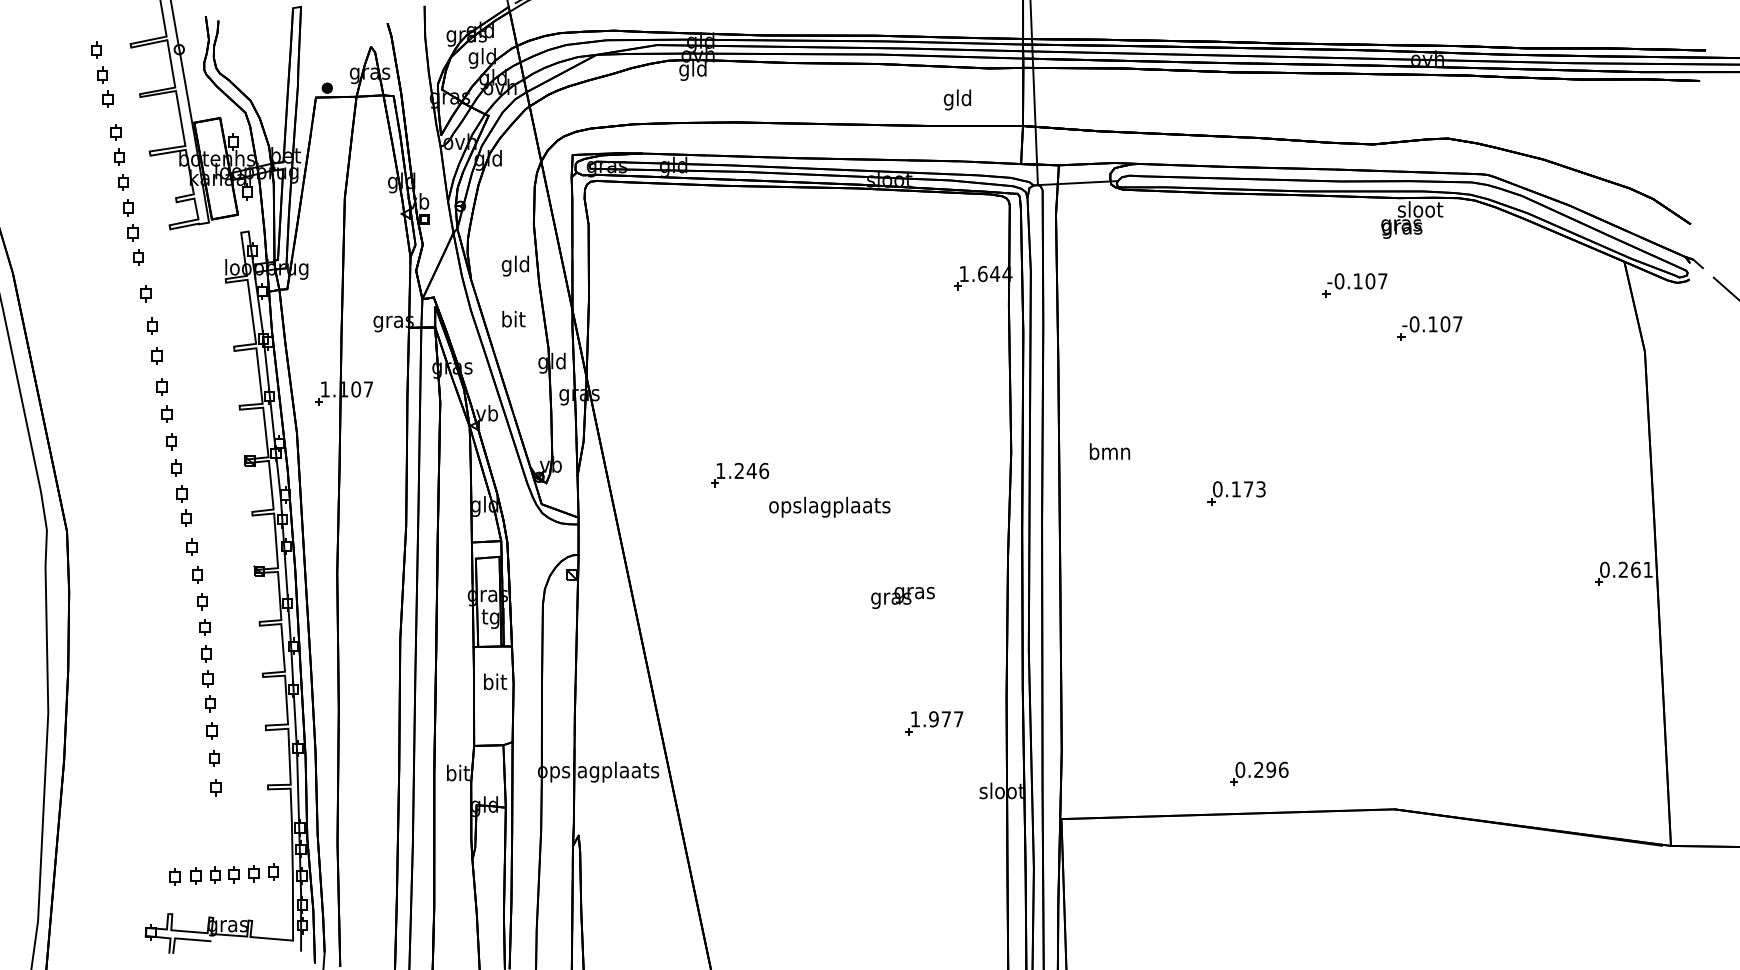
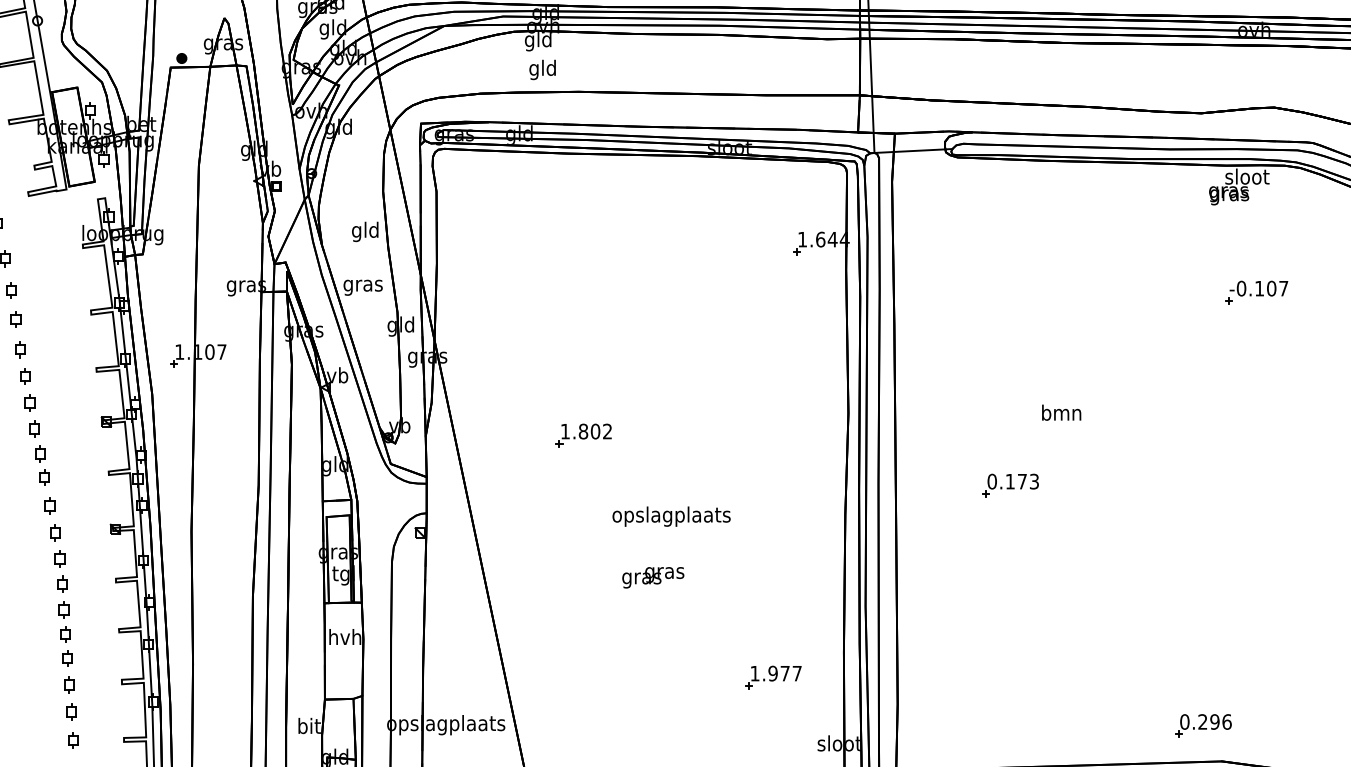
text: (956, 99) -> (541, 69), moved
part: (1354, 285) -> (1183, 250), removed
text: (513, 320) -> (363, 284), bit -> gras
text: (1109, 451) -> (1061, 412), moved
text: (751, 470) -> (595, 431), 1.246 -> 1.802
part: (1236, 493) -> (1010, 485), moved
text: (829, 506) -> (671, 515), moved
text: (902, 597) -> (652, 577), moved
text: (494, 681) -> (344, 636), bit -> hvh
part: (1259, 773) -> (1203, 725), moved

